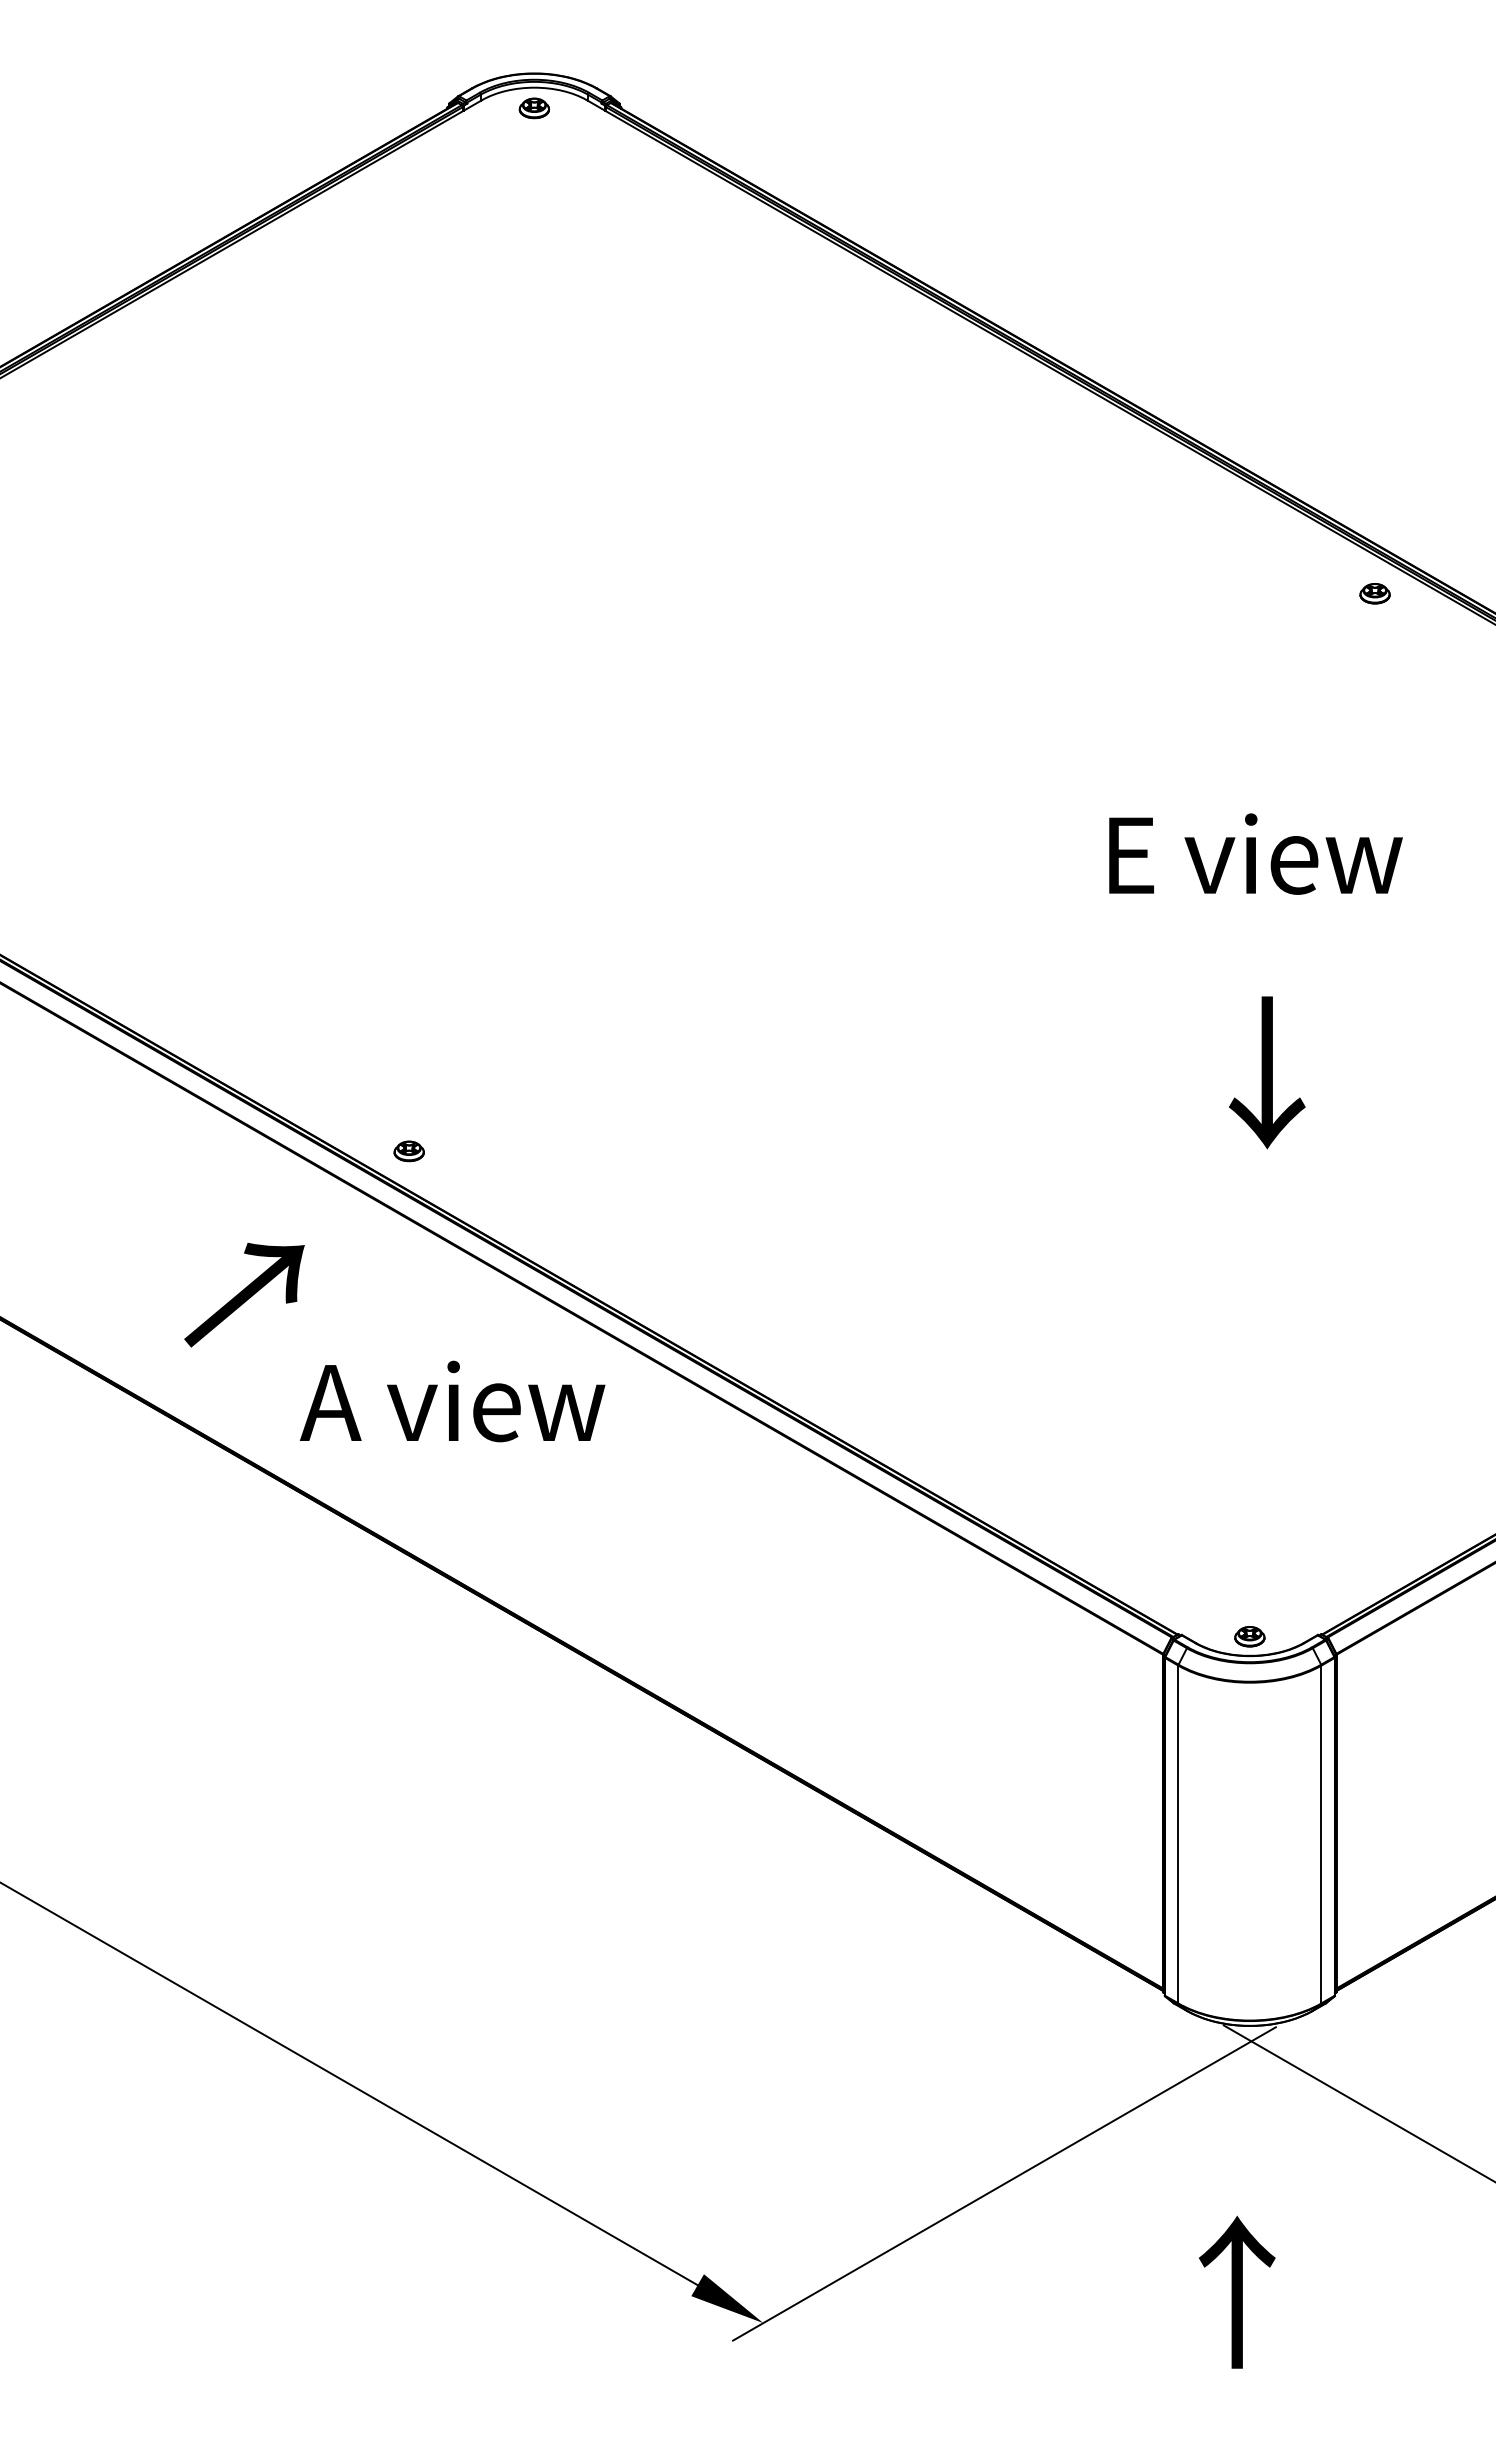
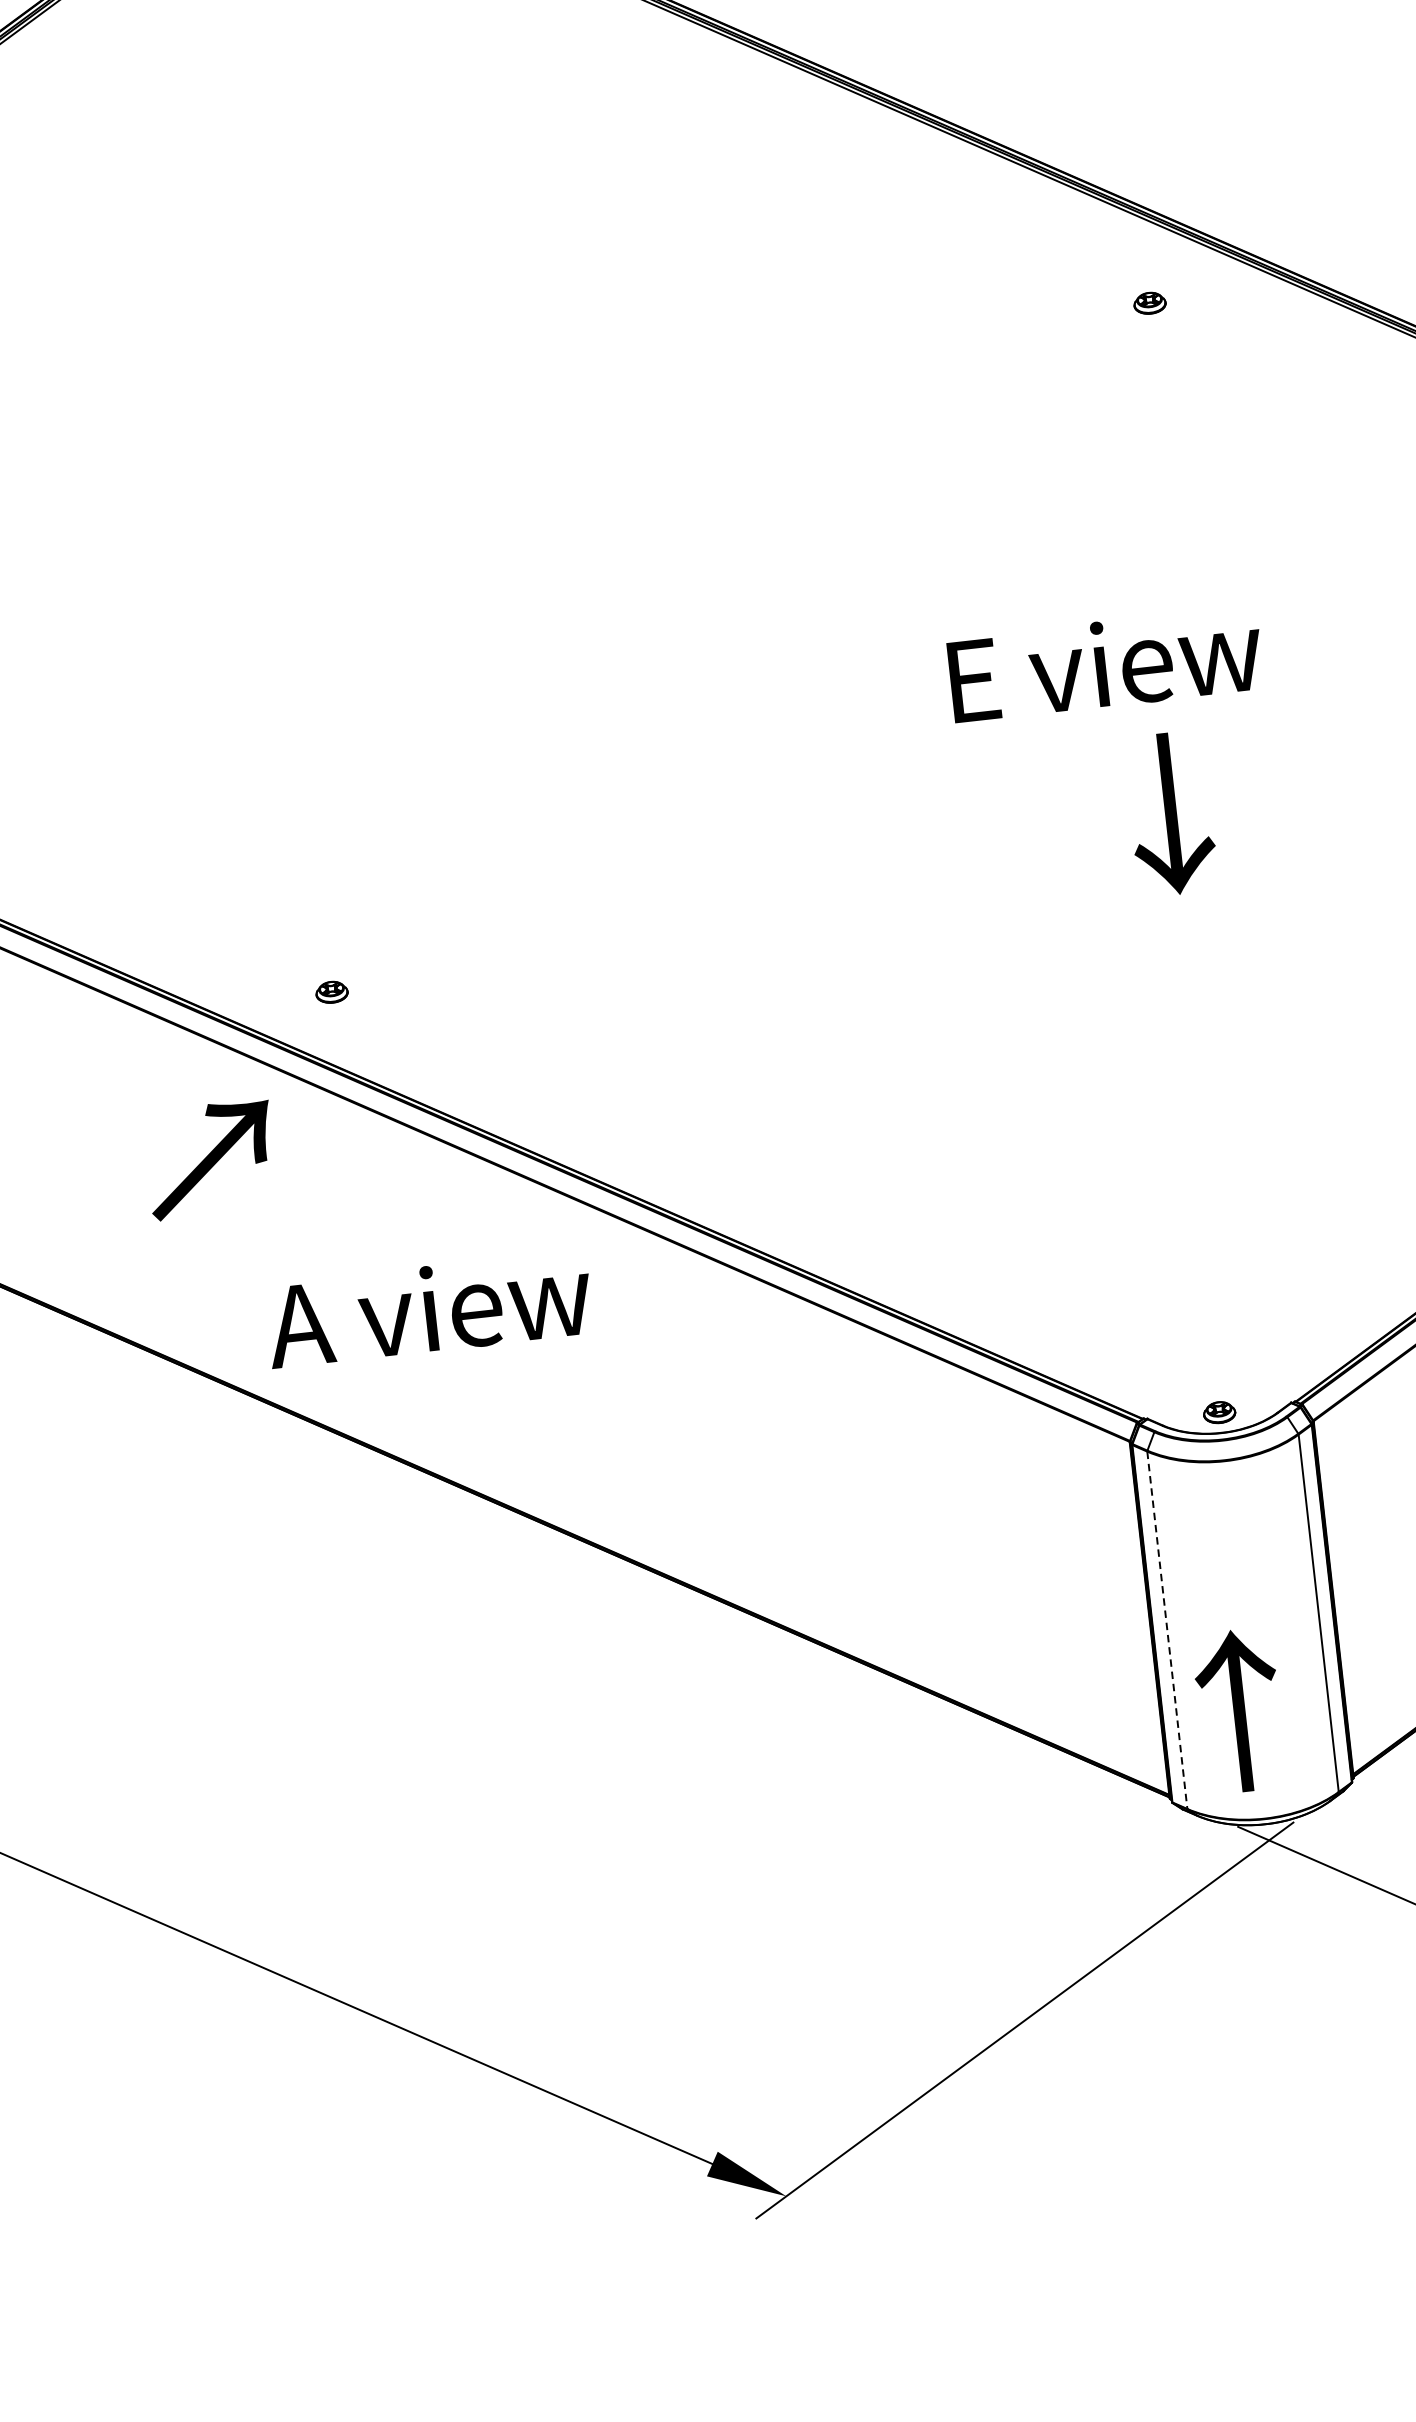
part: (1374, 593) -> (1149, 303), moved
text: (1255, 853) -> (1105, 663), moved
part: (408, 1151) -> (331, 992), moved
text: (244, 1294) -> (210, 1159), moved
text: (452, 1401) -> (428, 1309), moved
line: (1178, 1834) -> (1167, 1630), solid -> dashed
text: (1237, 2291) -> (1239, 1709), moved

